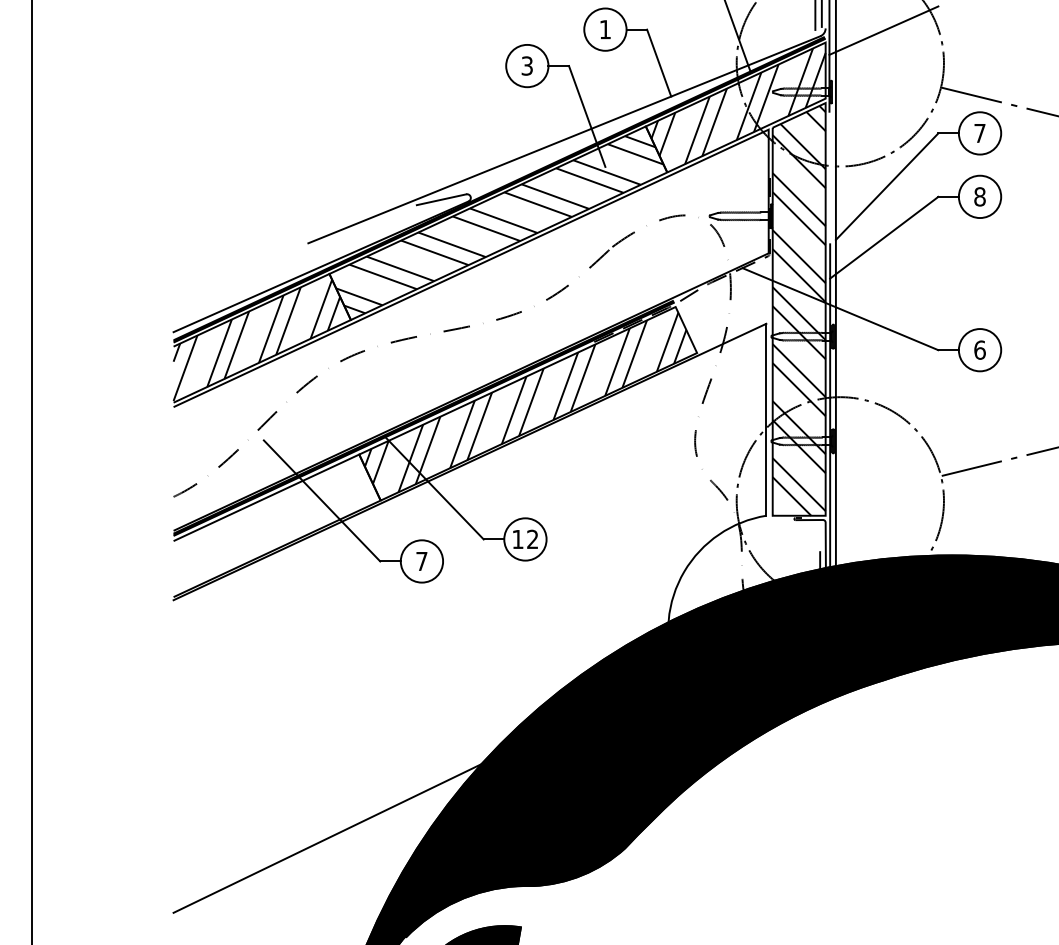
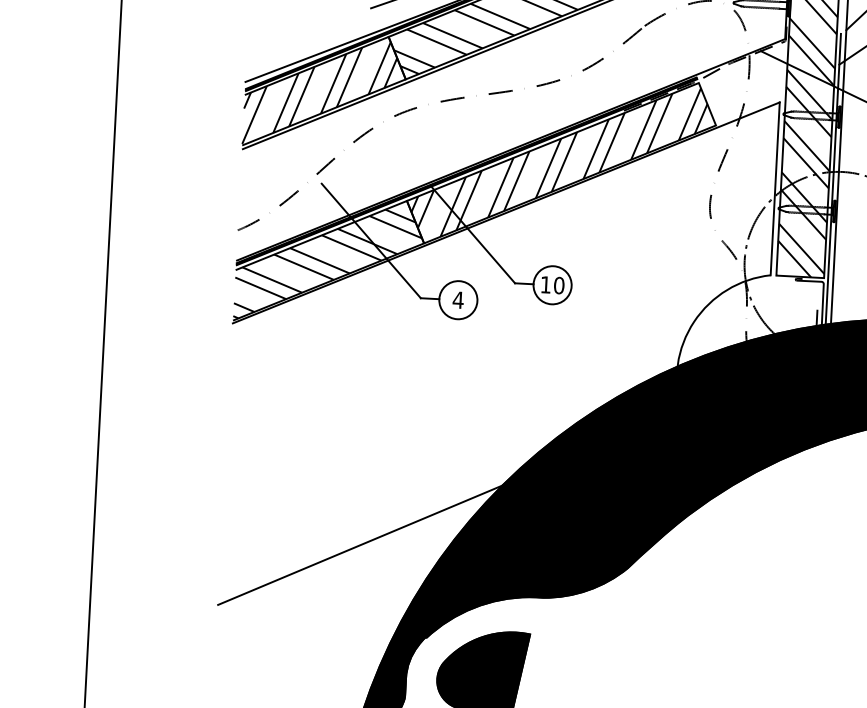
hatch: (275, 529) -> (327, 264), added
text: (532, 539) -> (558, 285), 12 -> 10
text: (421, 561) -> (457, 300), 7 -> 4

